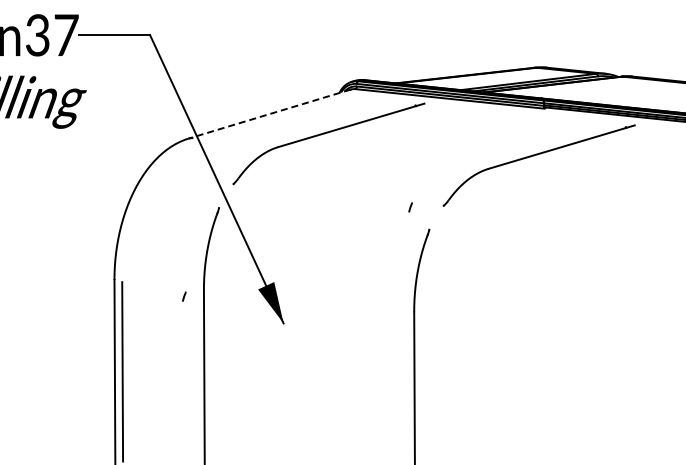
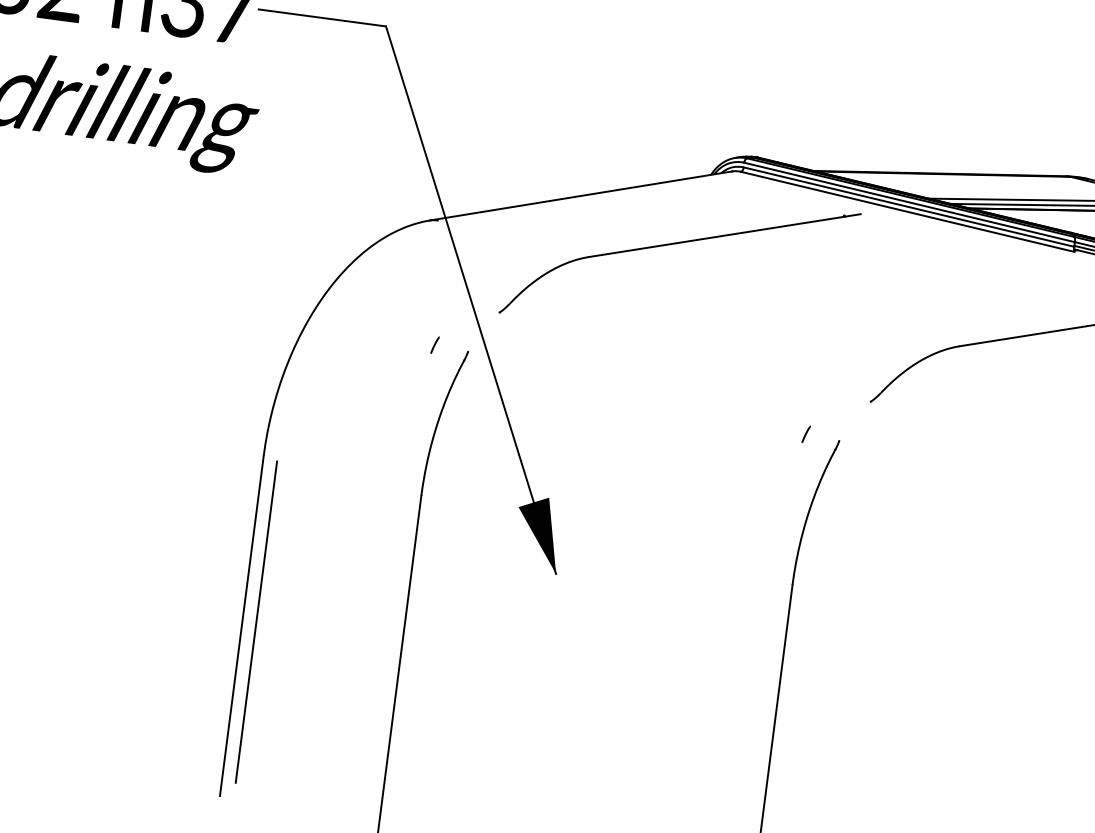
line: (269, 114) -> (580, 196), dashed -> solid
curve: (410, 207) -> (805, 434), moved
curve: (184, 296) -> (435, 344), moved

